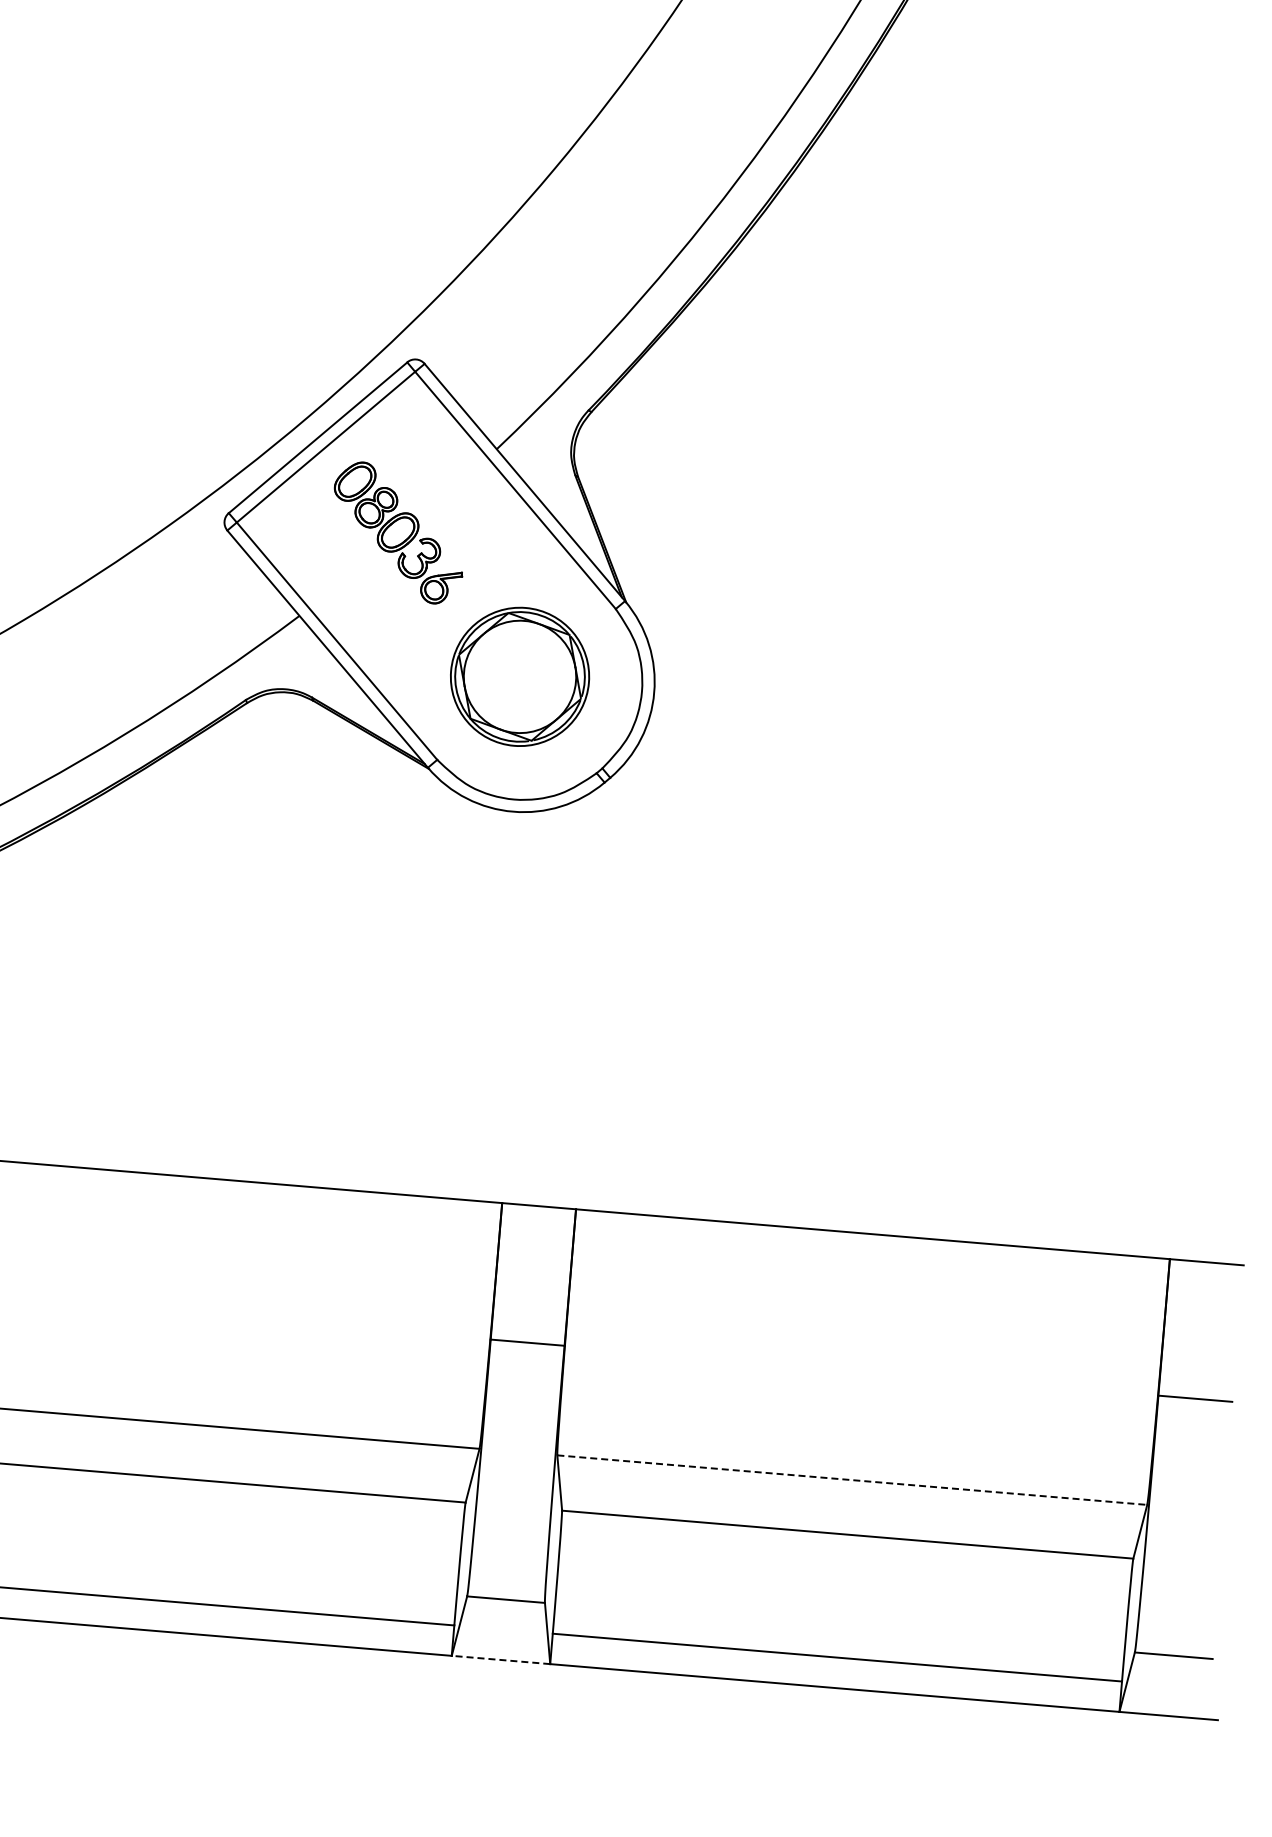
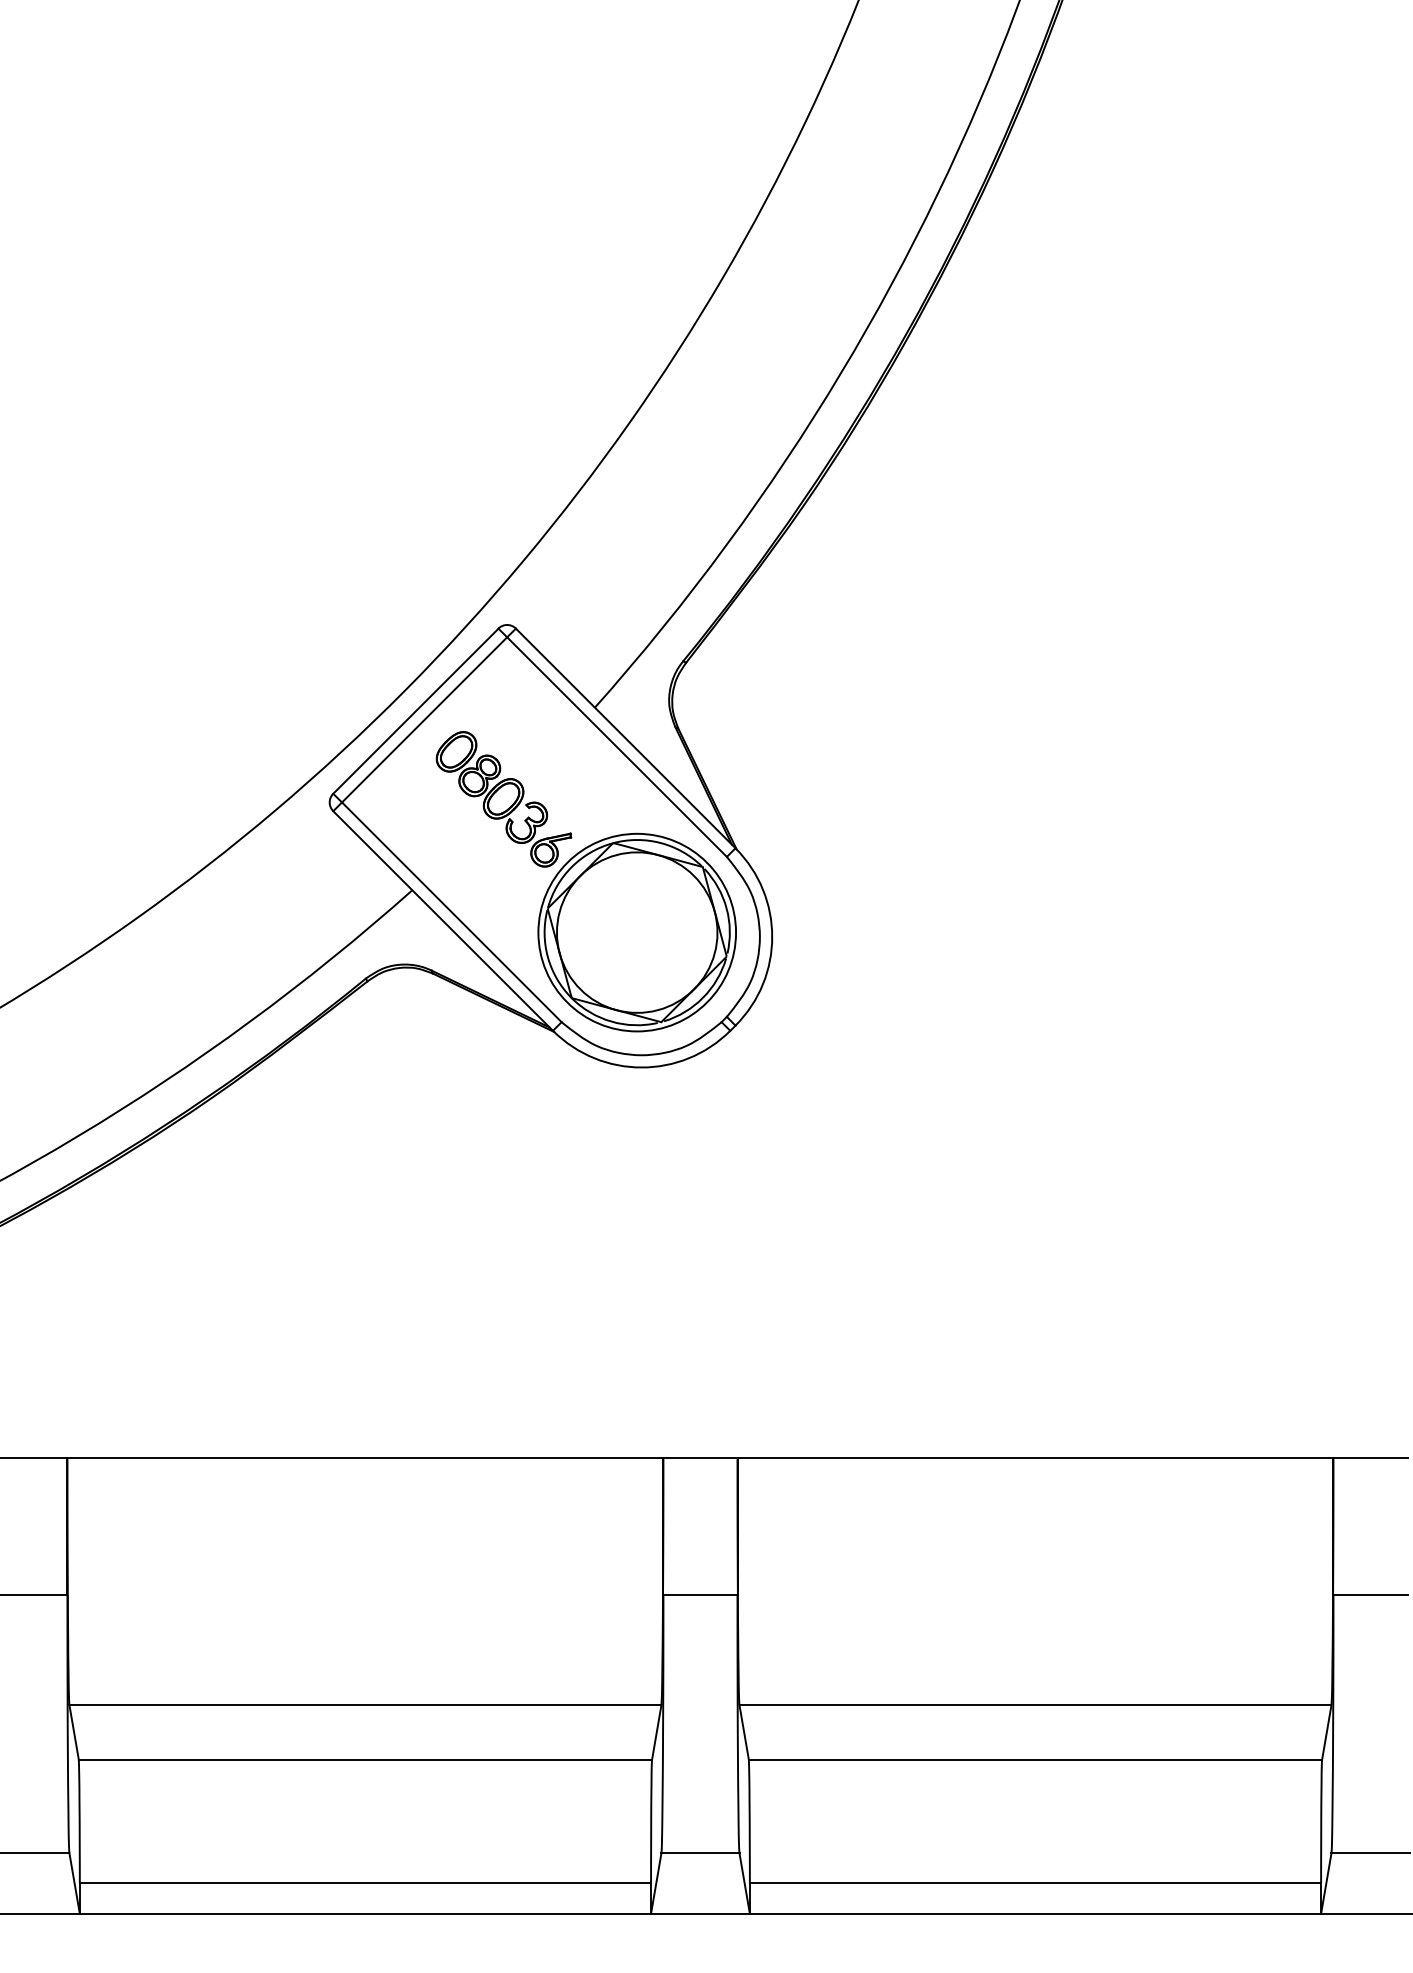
part: (519, 676) -> (636, 932), size x1.43
line: (852, 1480) -> (1035, 1705), dashed -> solid
line: (500, 1659) -> (699, 1913), dashed -> solid

